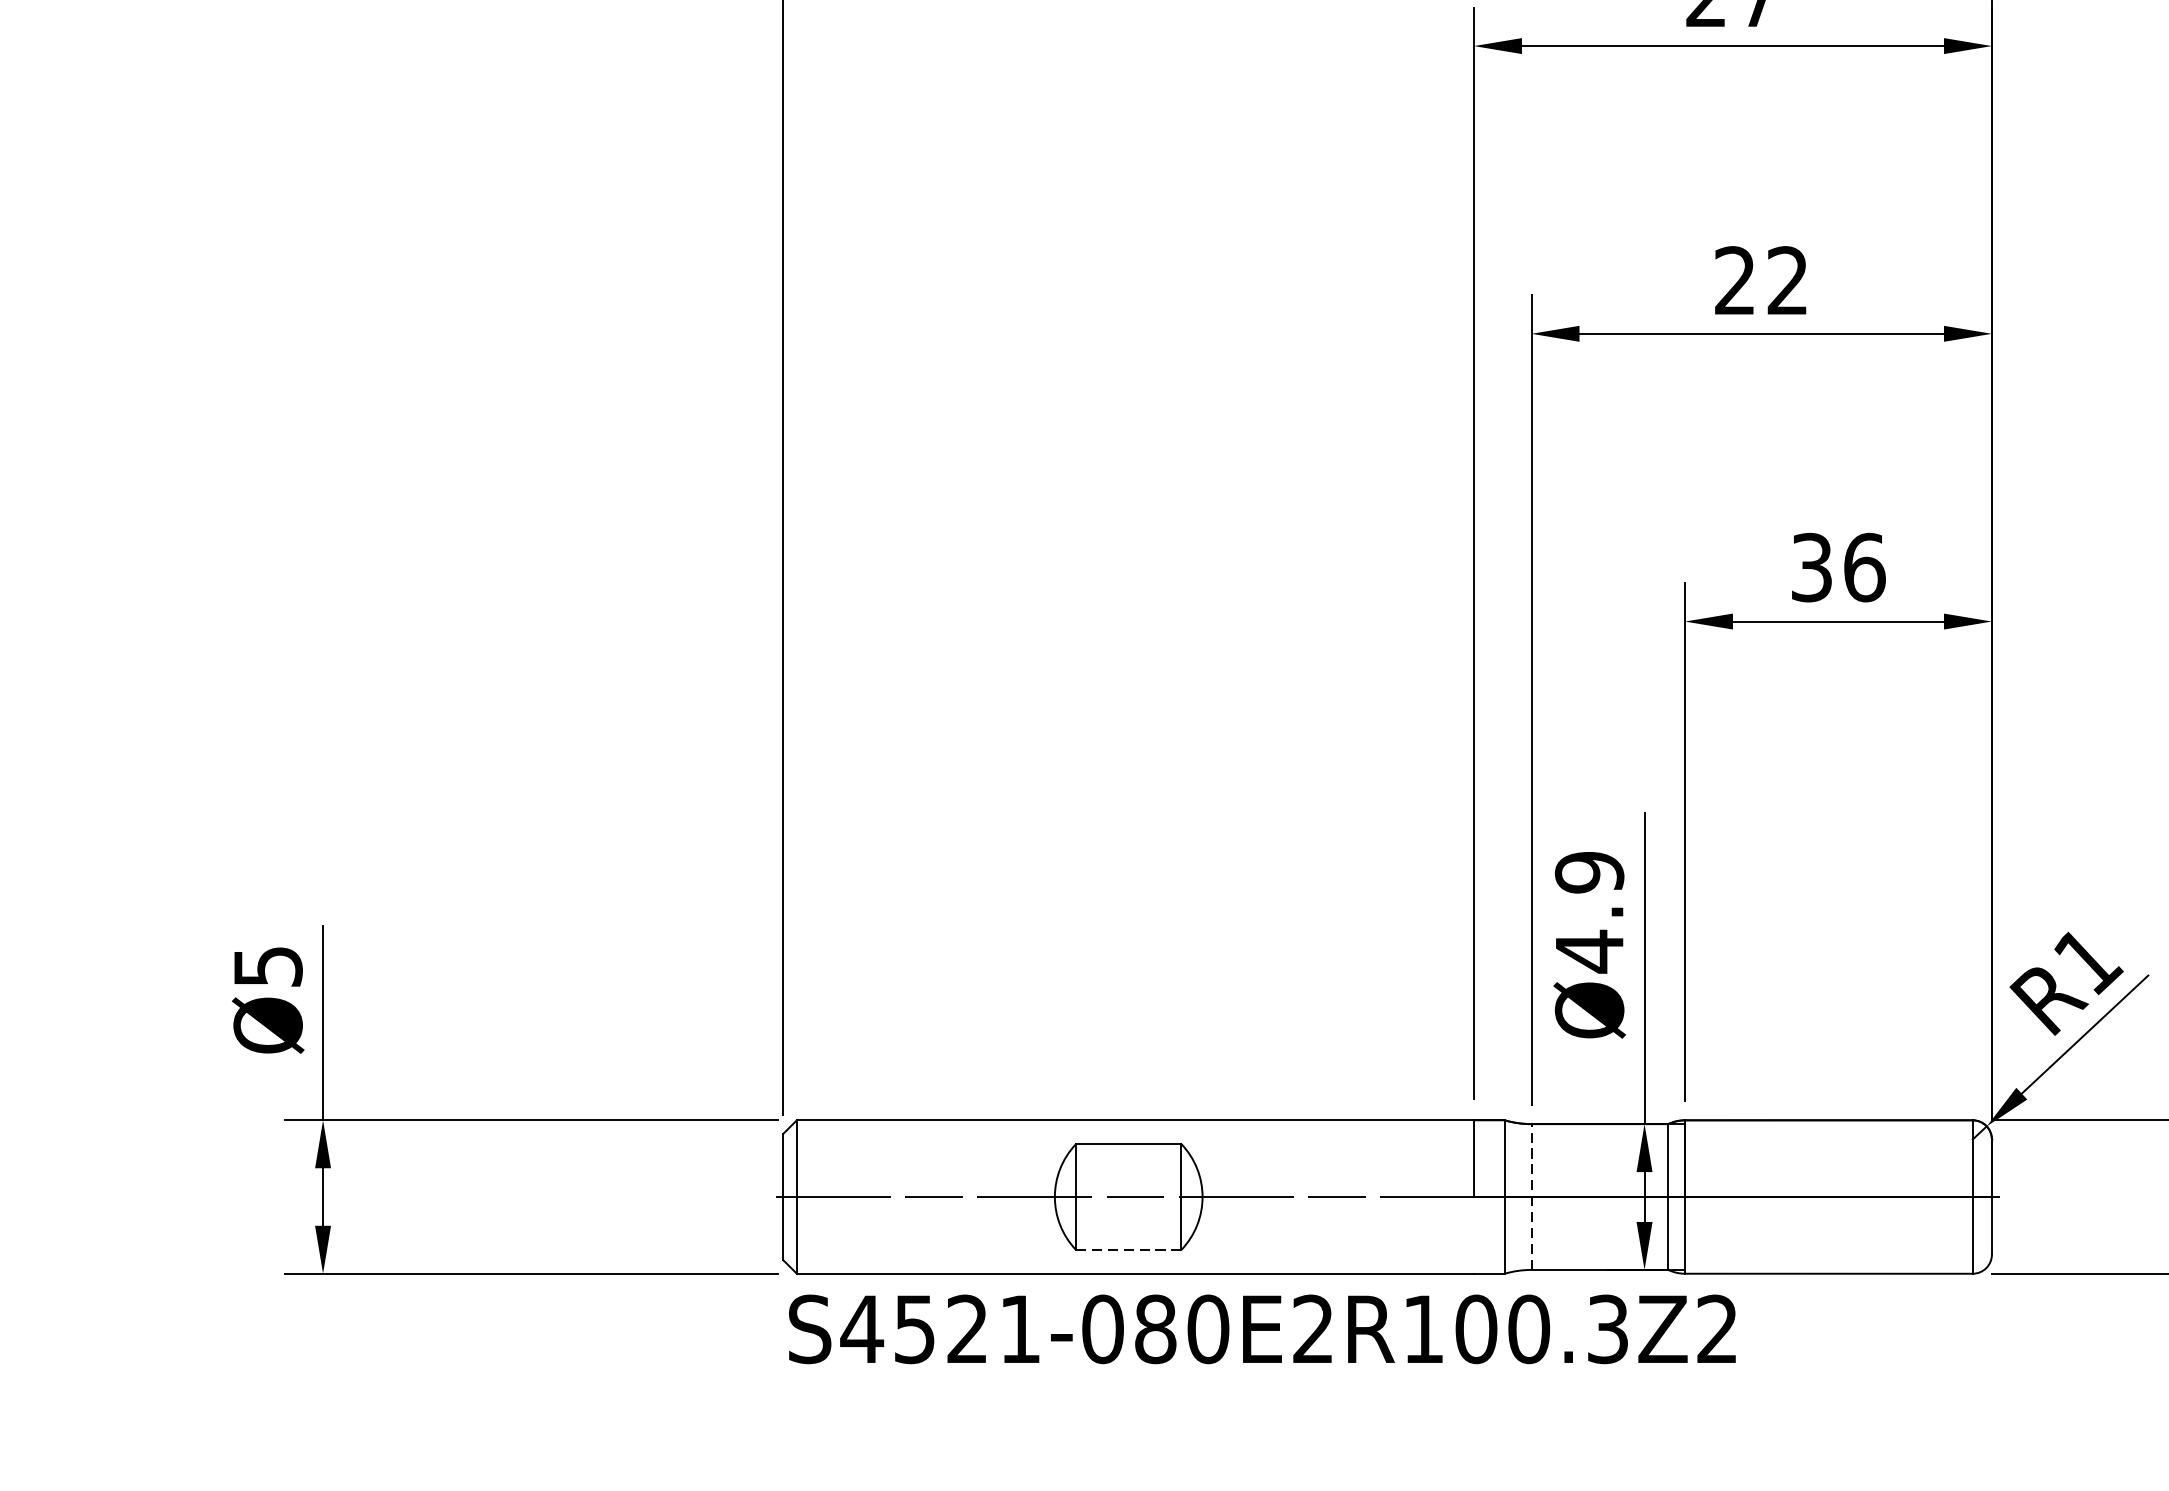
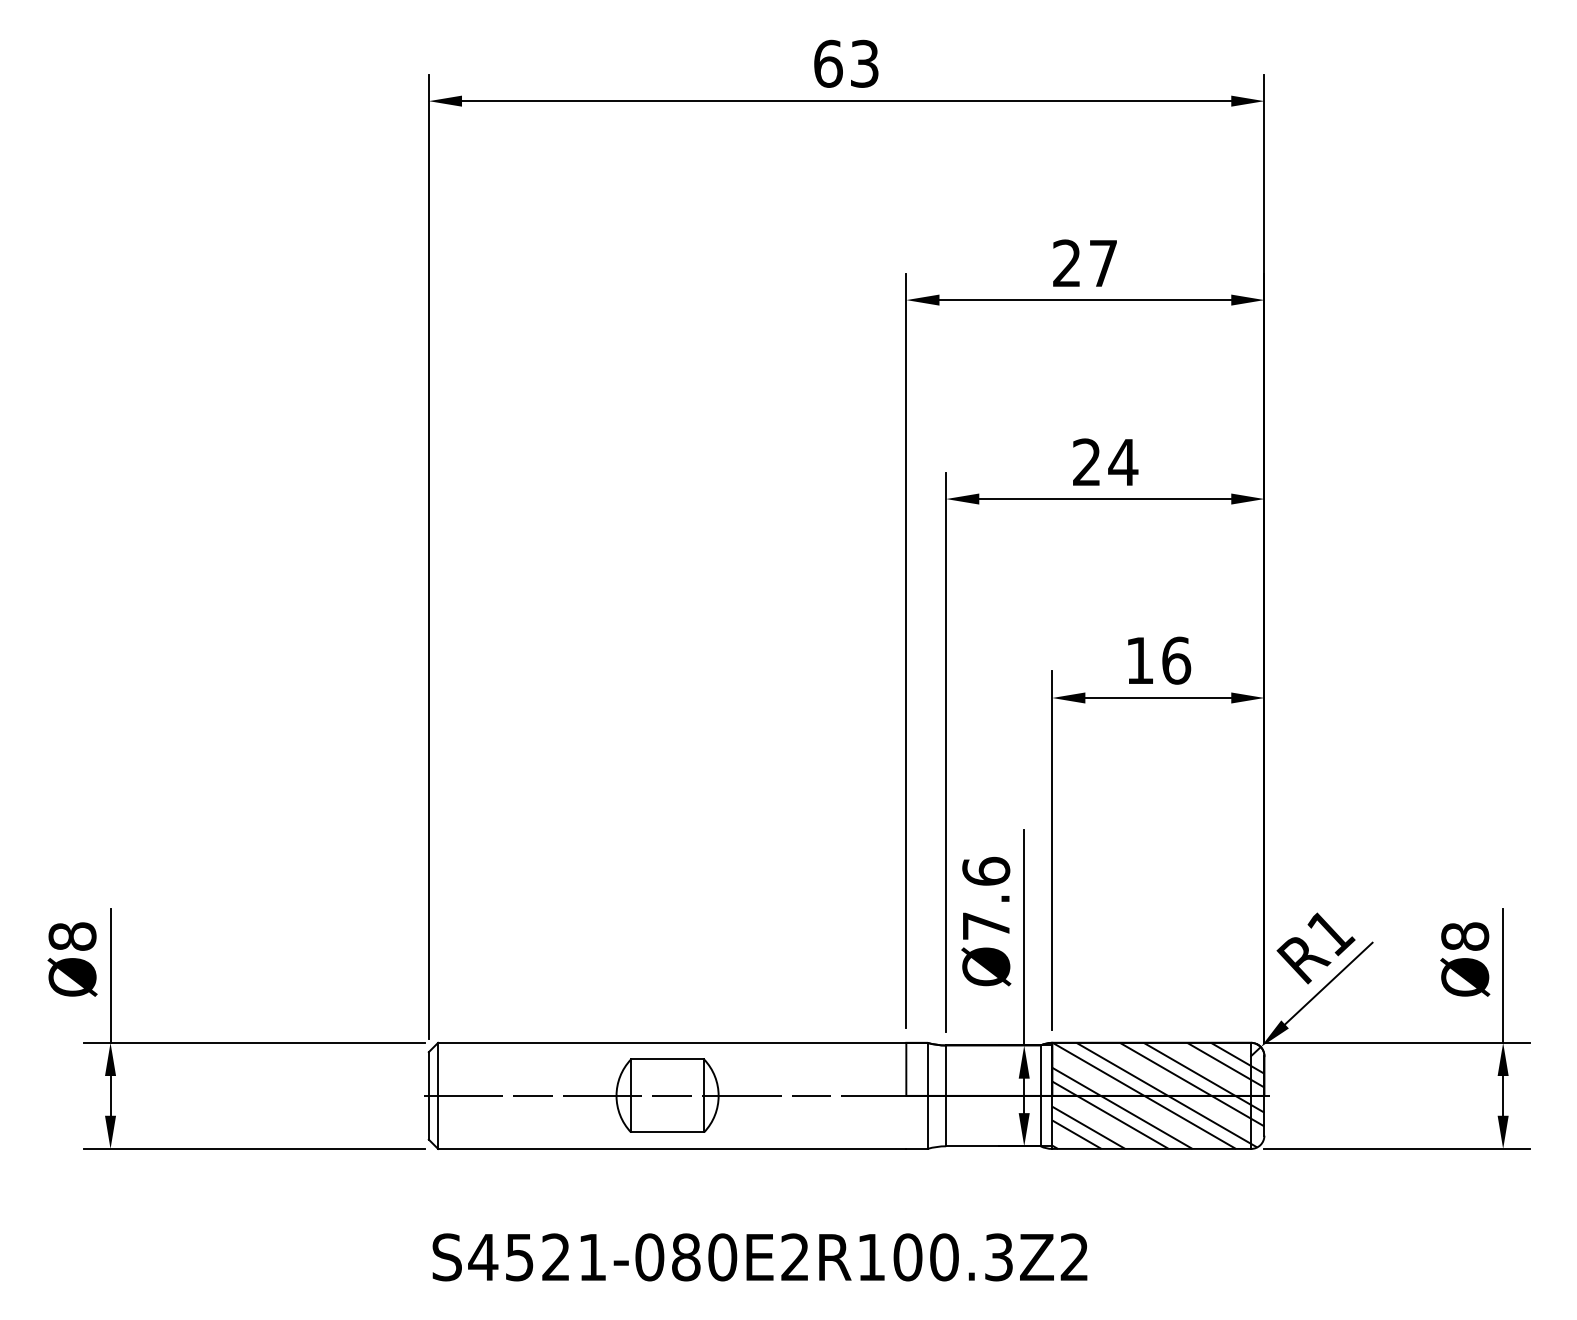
text: (1788, 279) -> (1123, 461), 22 -> 24
text: (1811, 567) -> (1139, 660), 36 -> 16
text: (1589, 911) -> (986, 898), Ø4.9 -> Ø7.6
text: (268, 966) -> (72, 936), Ø5 -> Ø8
line: (1532, 1196) -> (946, 1095), dashed -> solid
hatch: (1838, 1196) -> (1158, 1095), added
line: (1128, 1249) -> (667, 1132), dashed -> solid
text: (1261, 1329) -> (759, 1257), moved

